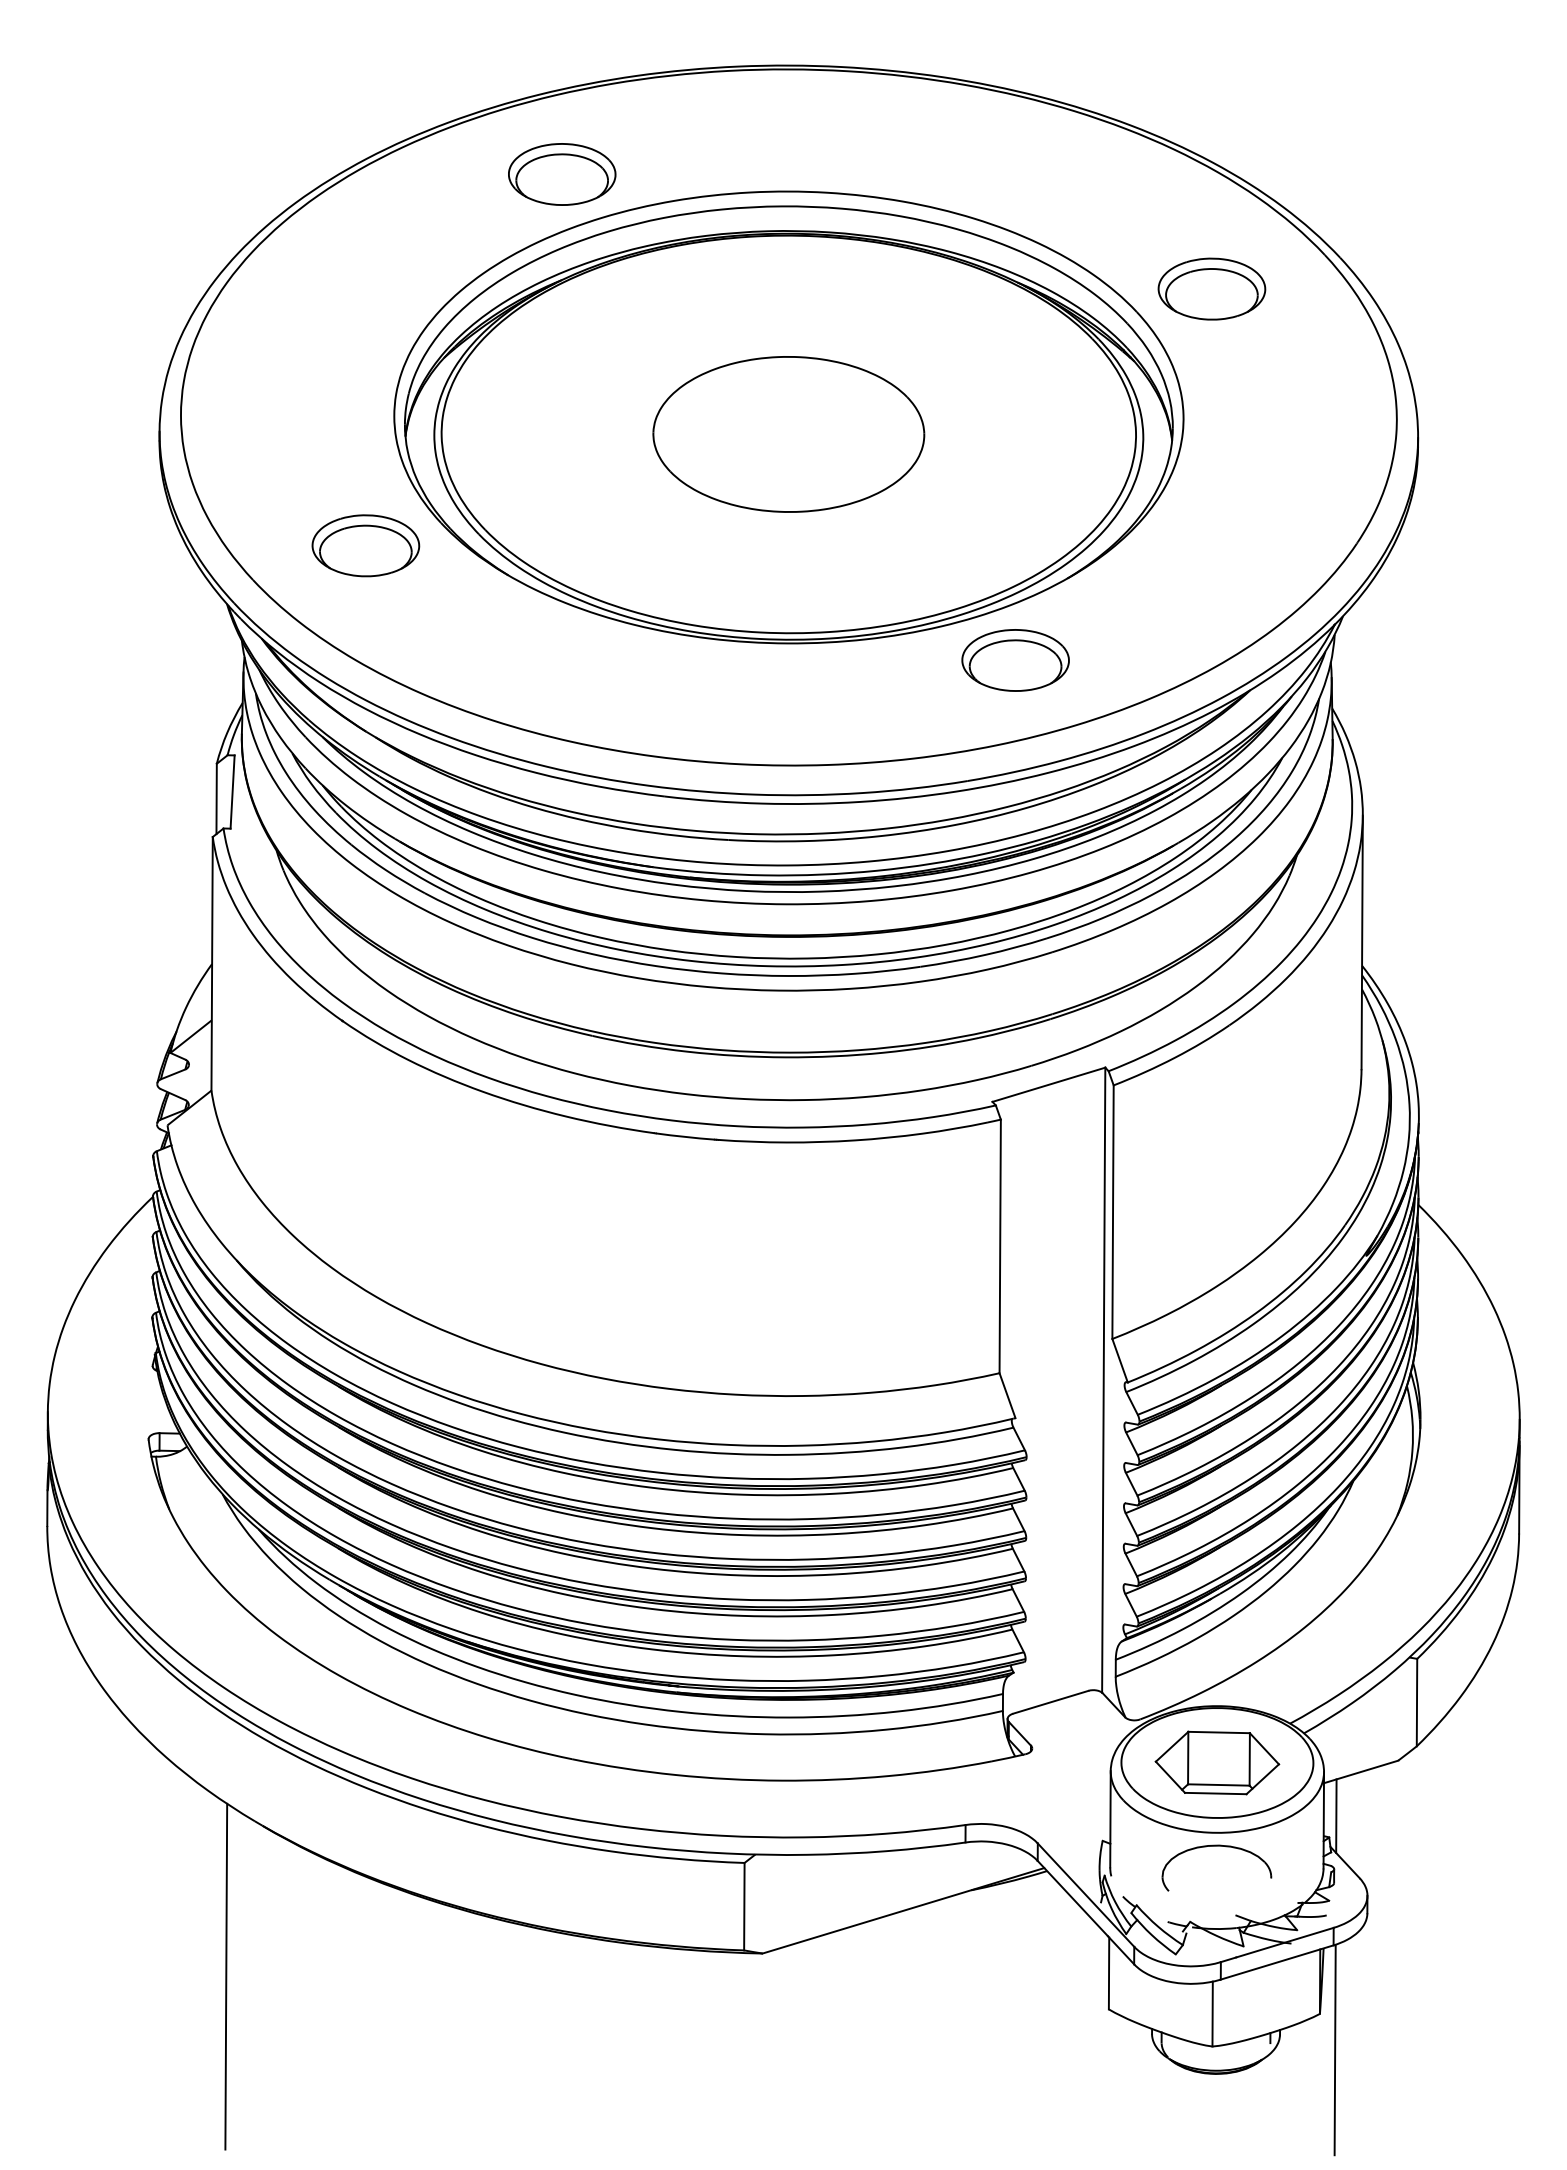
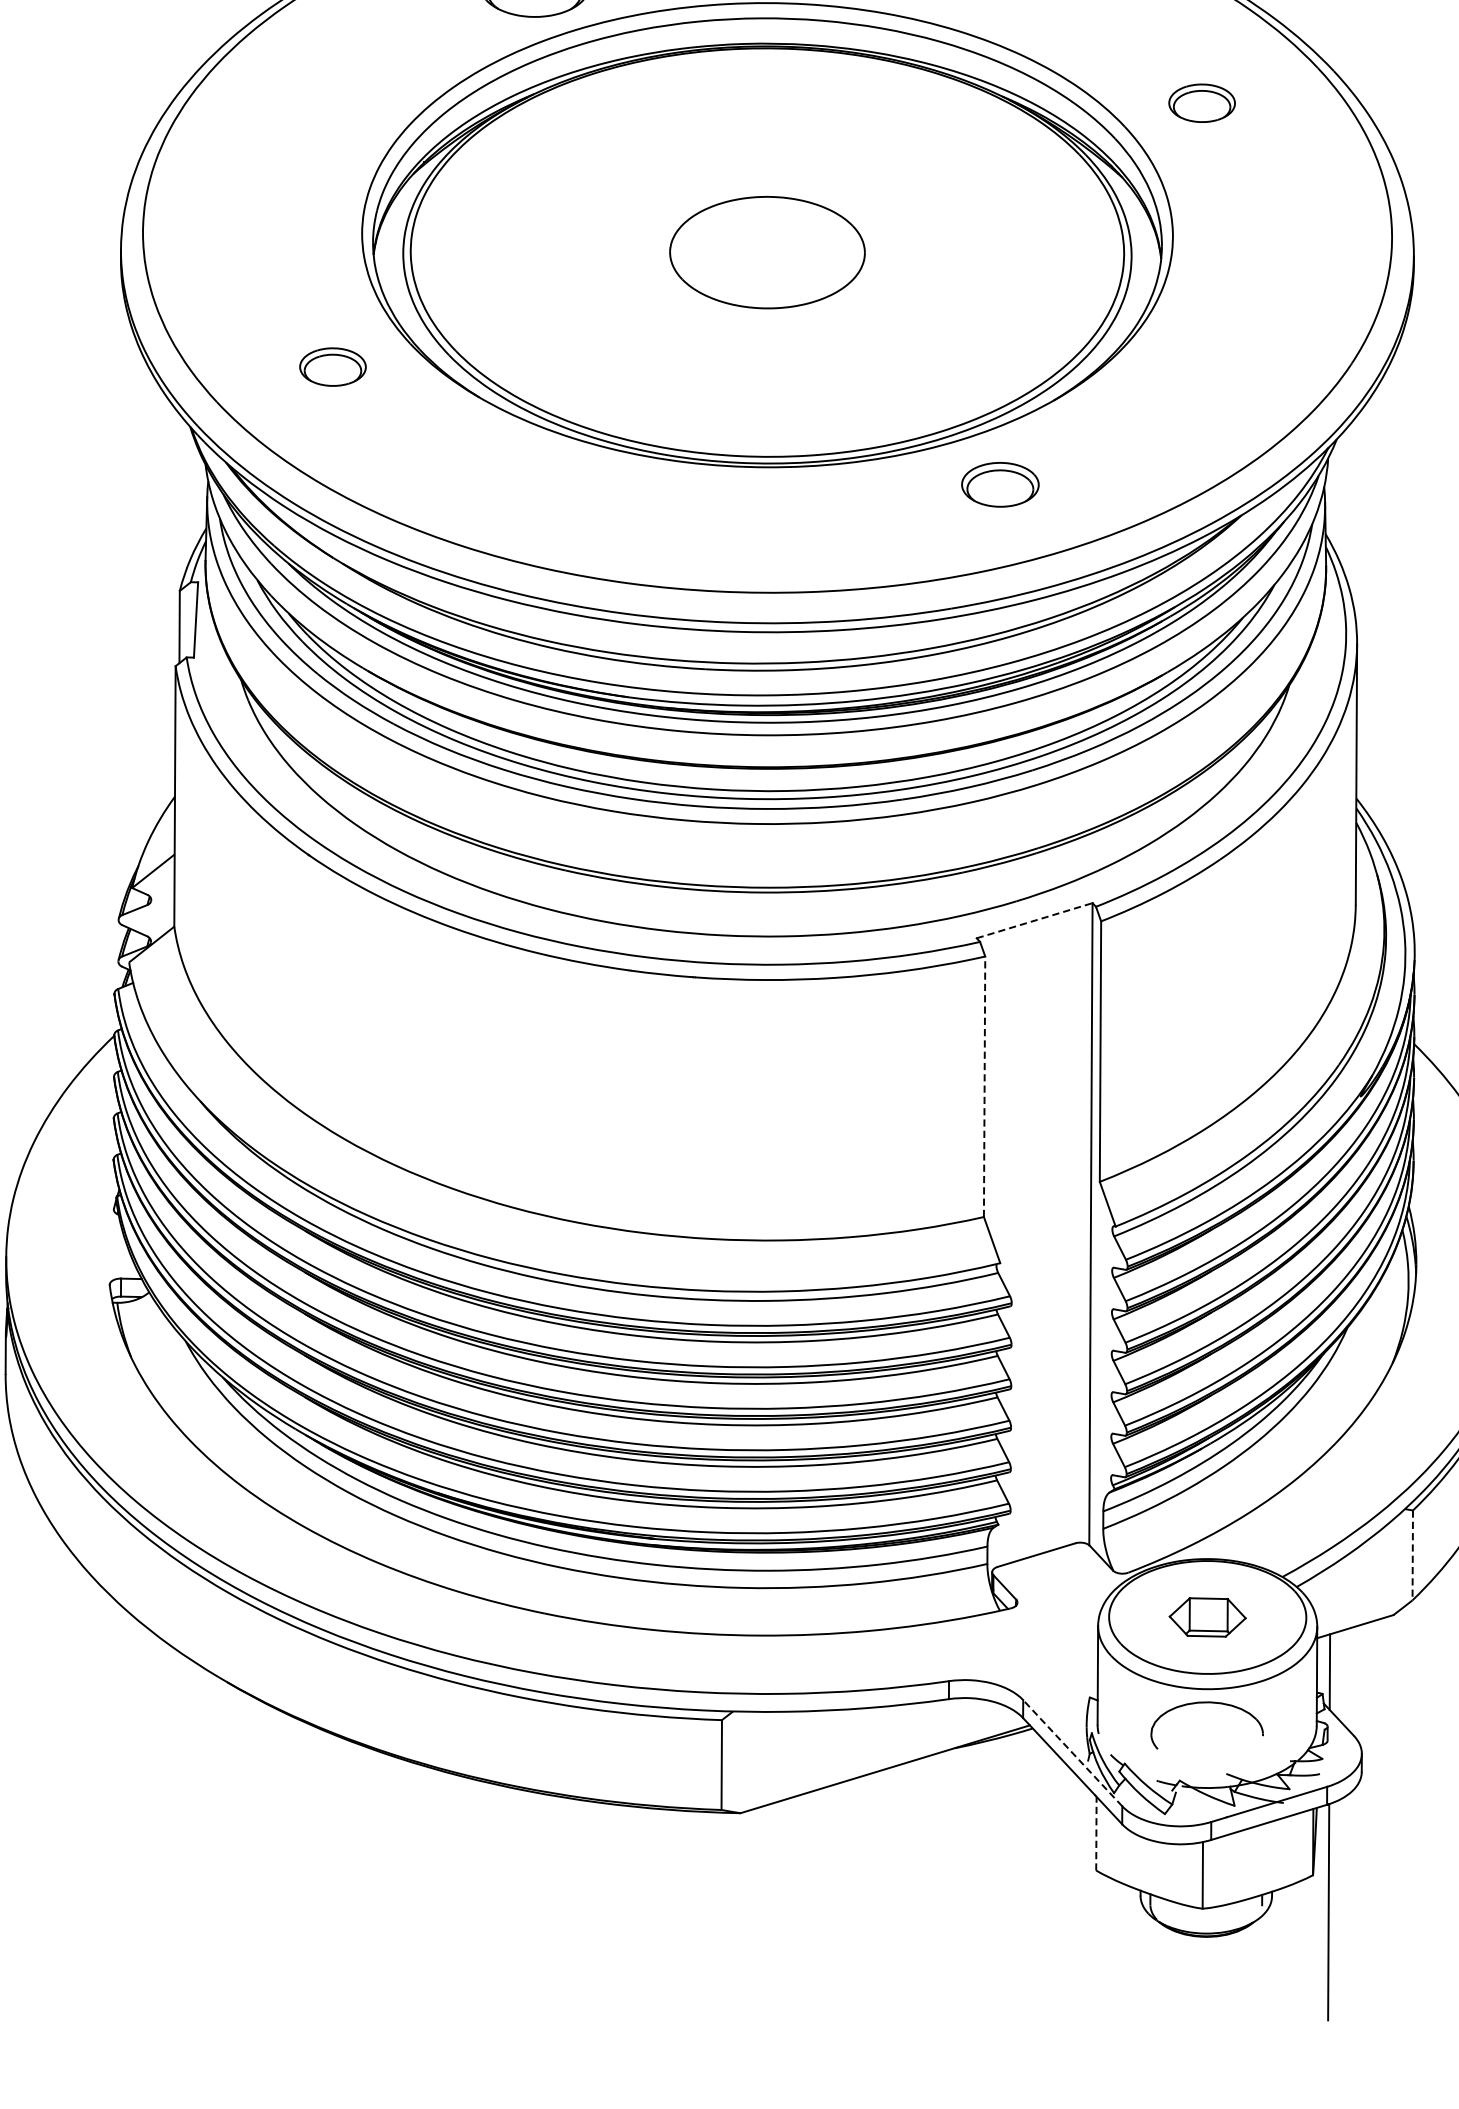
part: (1211, 288) -> (1201, 102), size x0.6
part: (788, 434) -> (767, 252), size x0.7
part: (365, 545) -> (332, 366), size x0.6
part: (1015, 660) -> (1000, 484), size x0.7
line: (1048, 1084) -> (1034, 920), solid -> dashed
line: (1000, 1246) -> (984, 1086), solid -> dashed
line: (1417, 1702) -> (1413, 1555), solid -> dashed
part: (1217, 1762) -> (1207, 1616), size x0.6
line: (1086, 1895) -> (1073, 1753), solid -> dashed
line: (1109, 1973) -> (1096, 1833), solid -> dashed
line: (226, 1976) -> (189, 1836), removed

